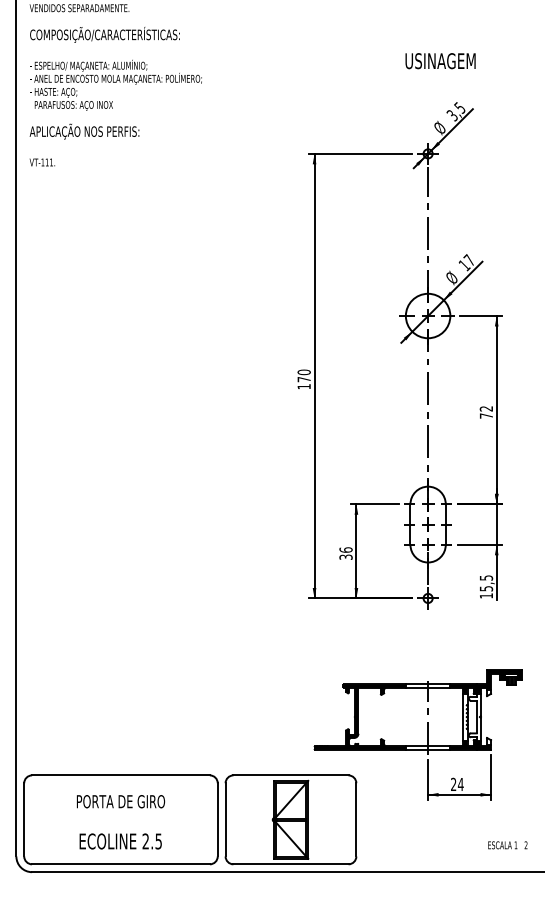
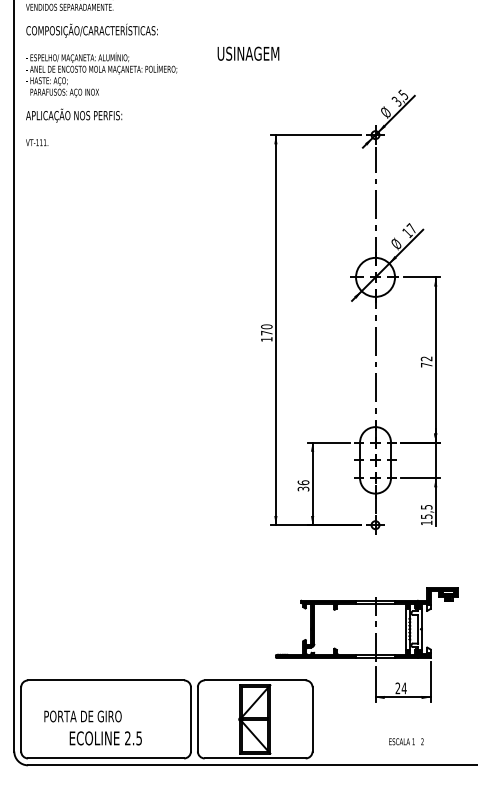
text: (440, 60) -> (248, 53), moved
text: (120, 801) -> (82, 716), moved
text: (507, 845) -> (406, 741), moved

